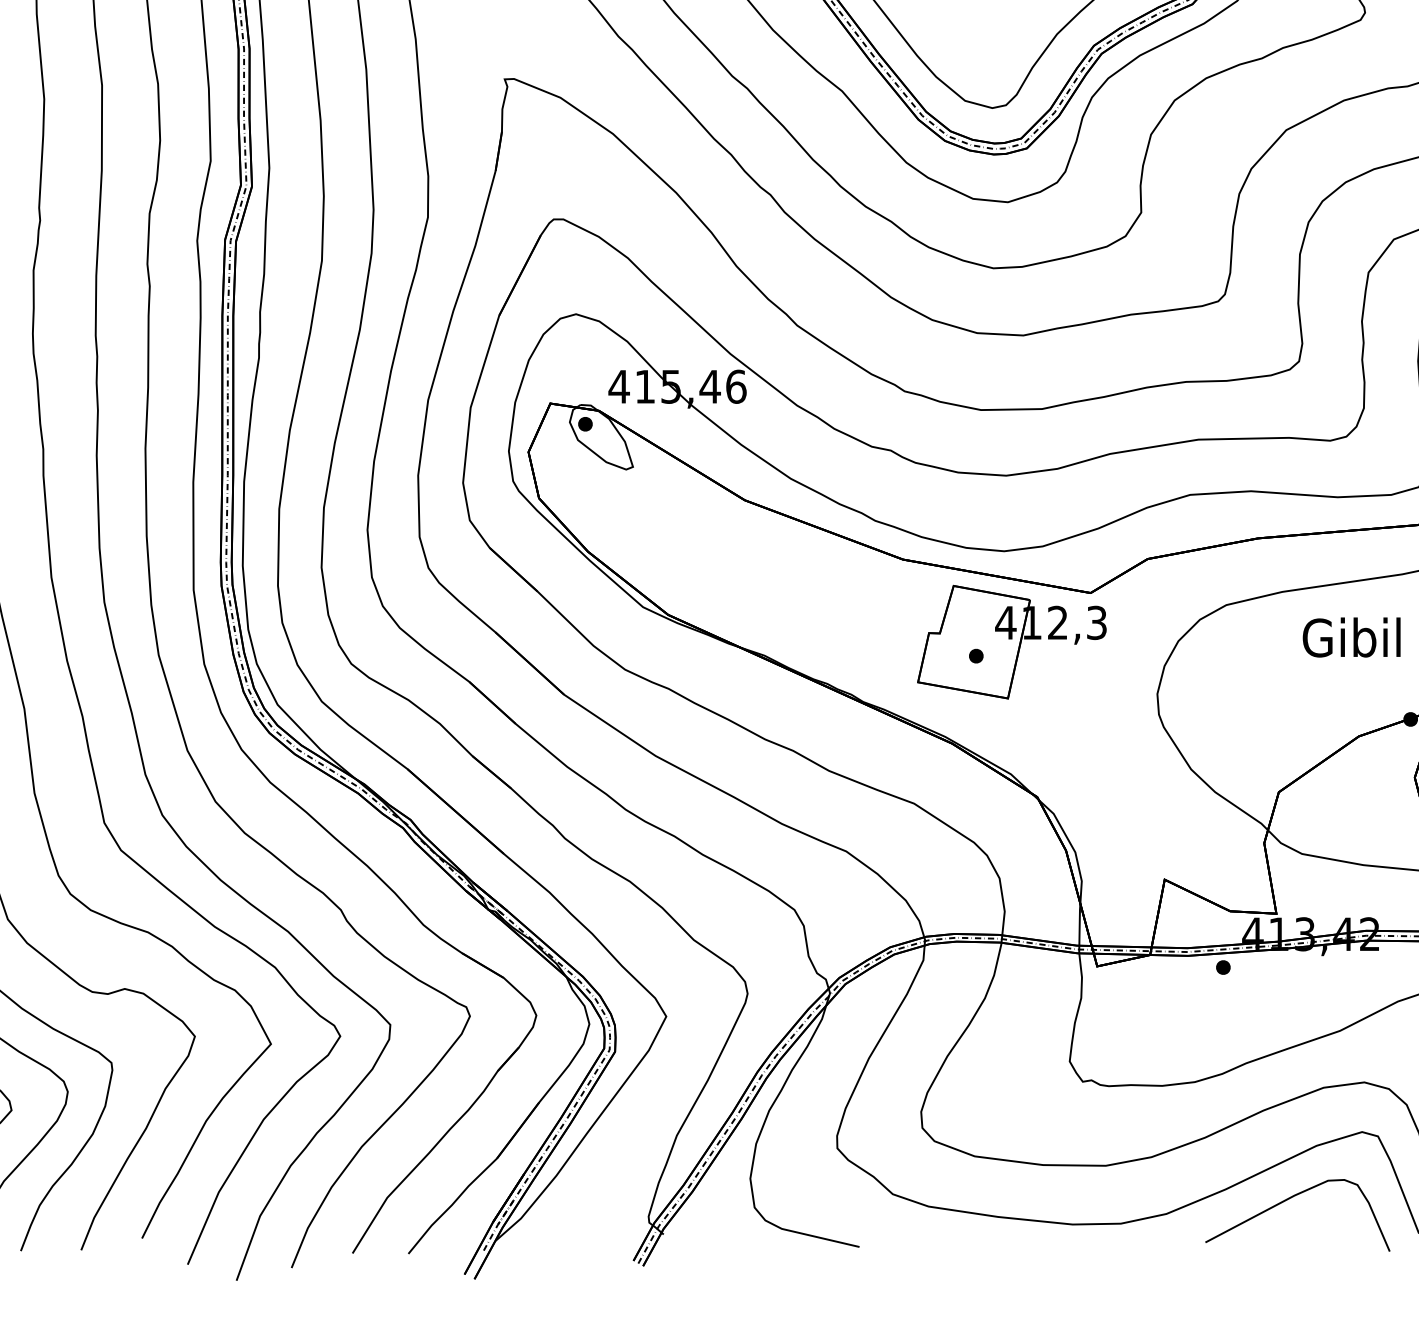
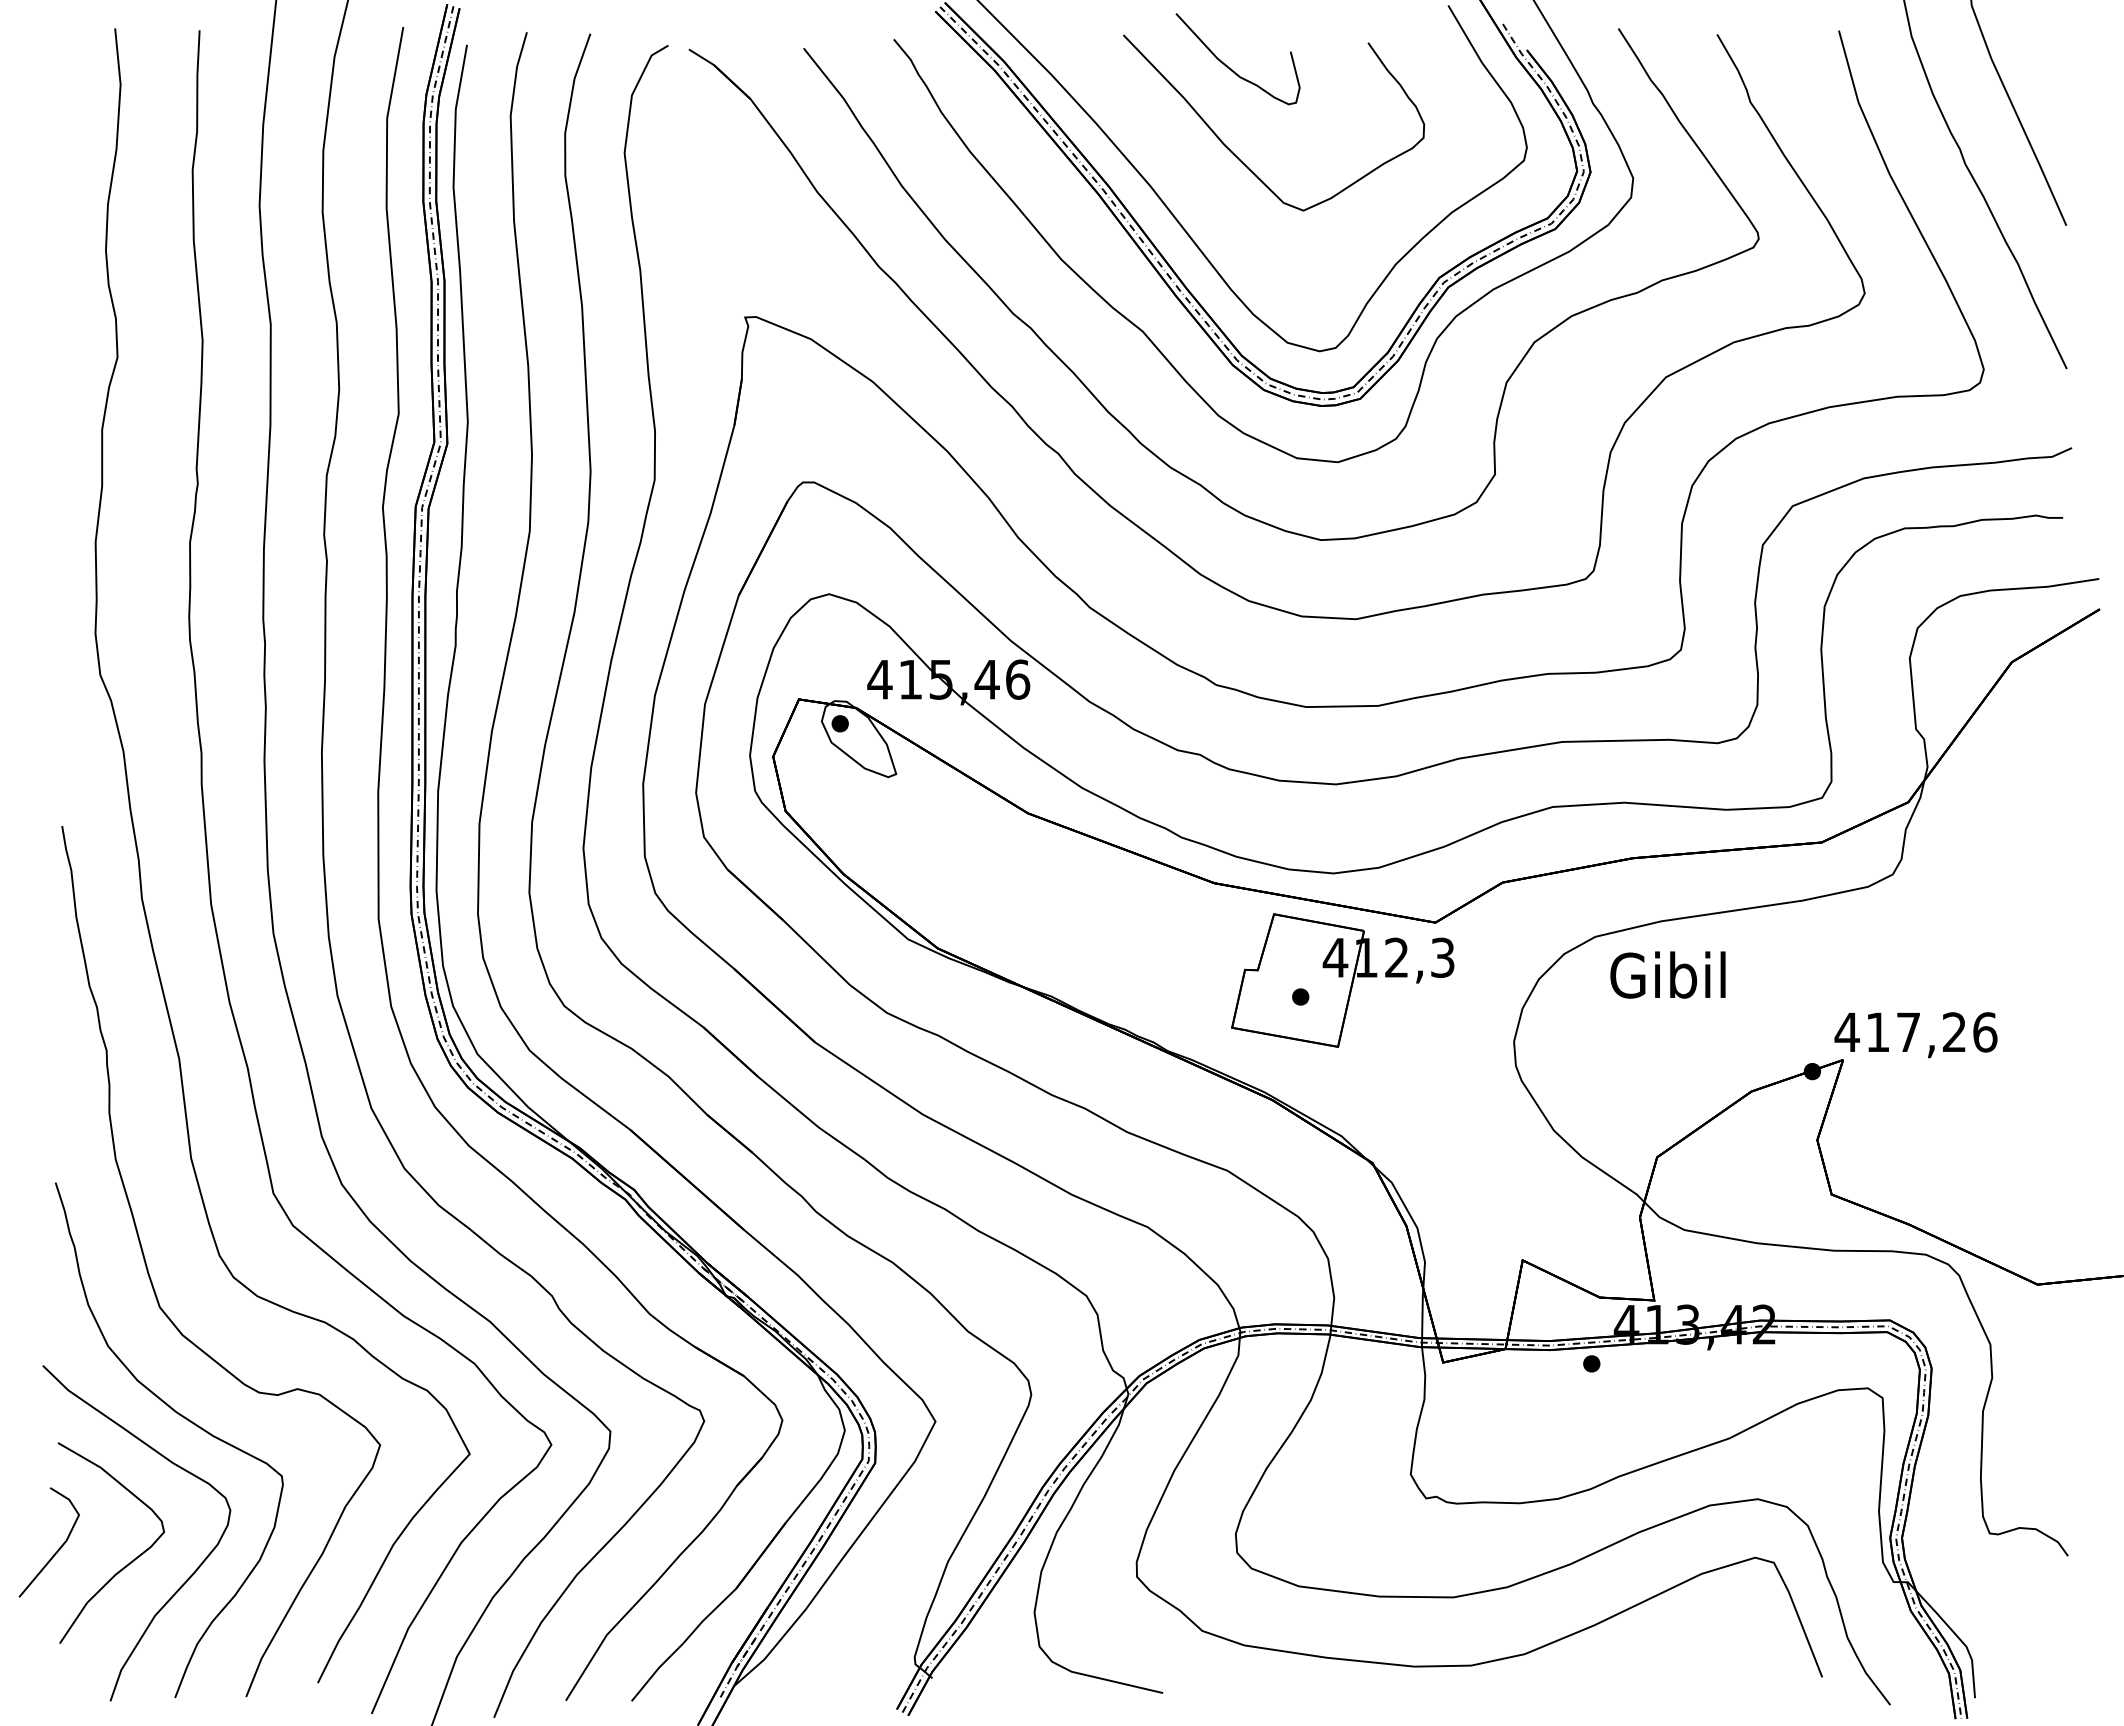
text: (1351, 637) -> (1667, 974), moved
curve: (1290, 1198) -> (1670, 1636), removed

